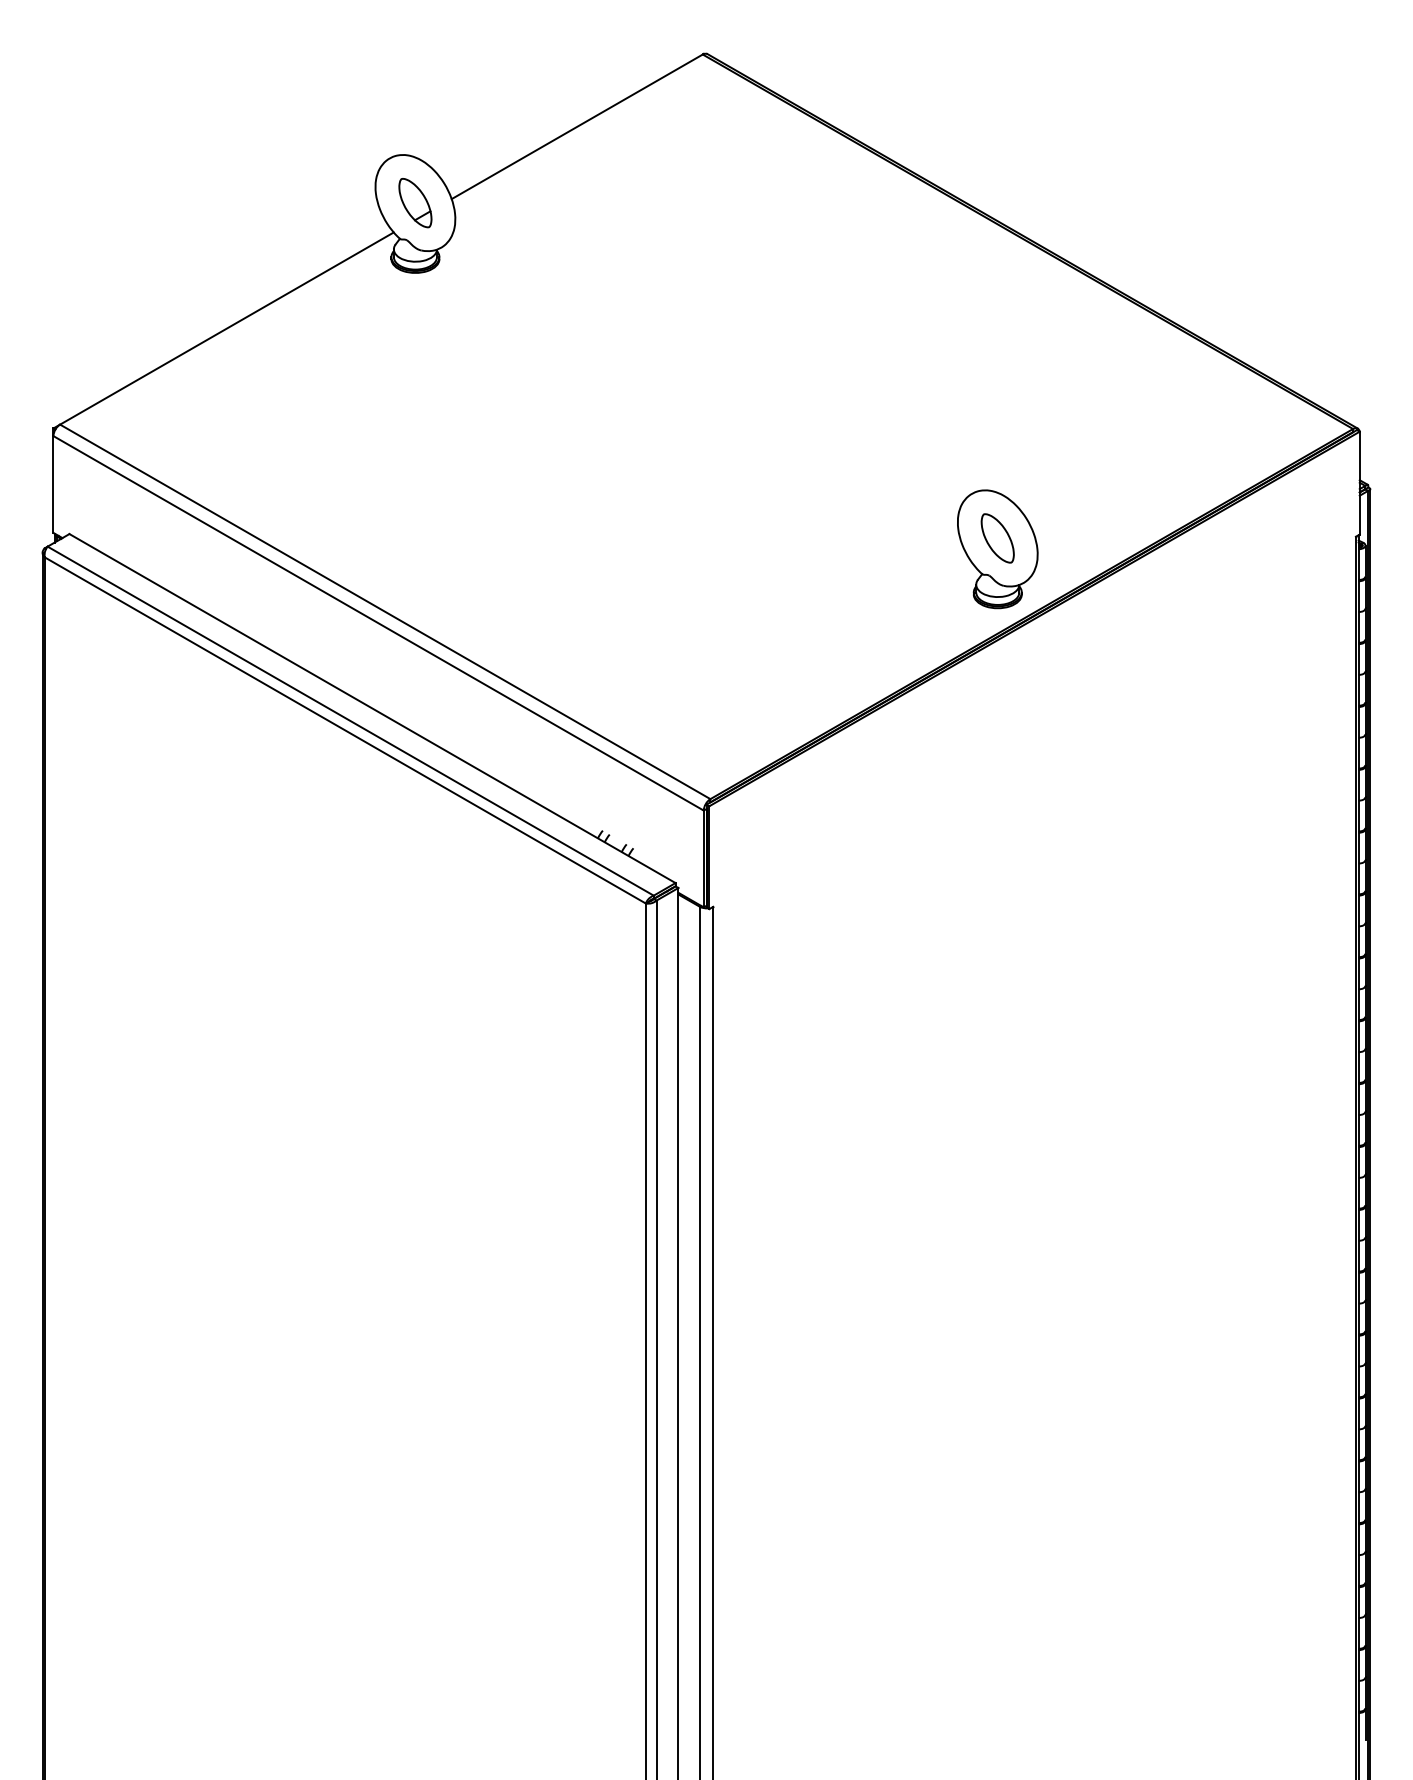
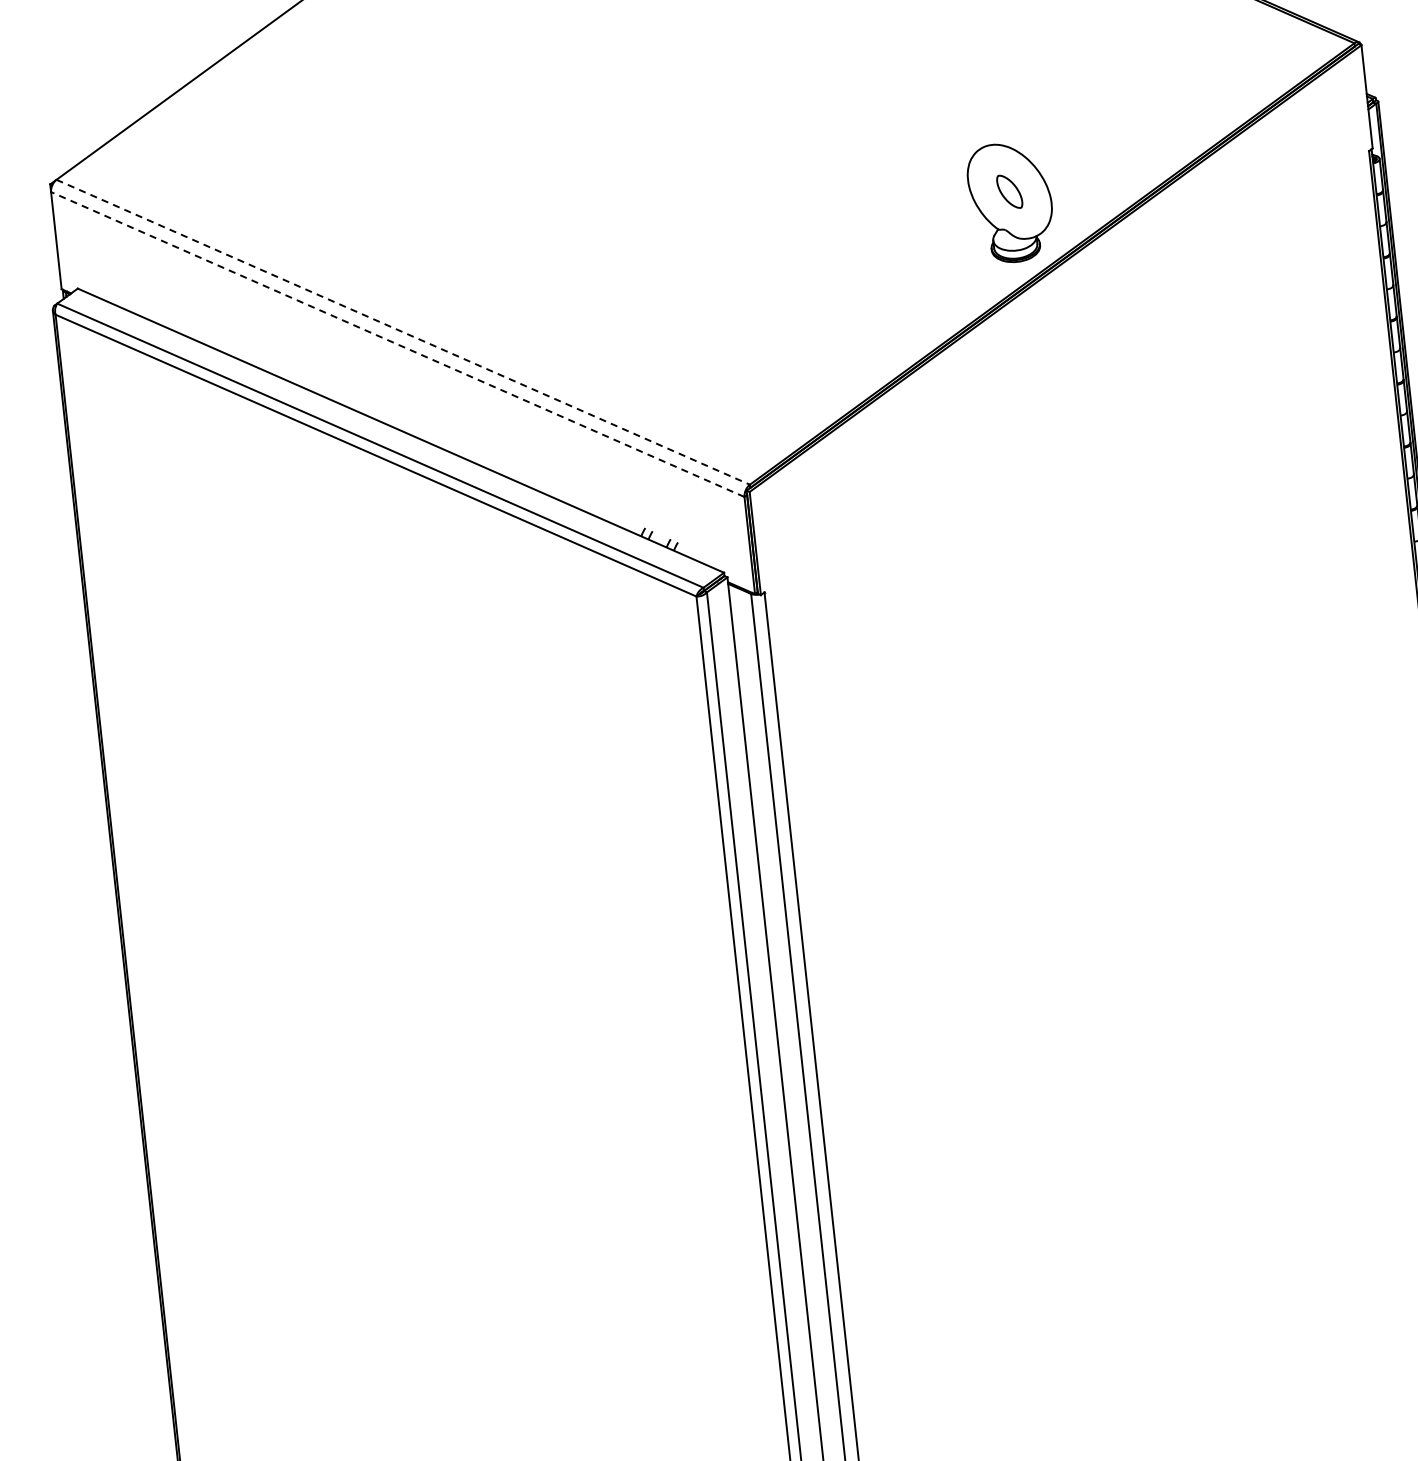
part: (997, 538) -> (1009, 191), size x0.7
line: (385, 612) -> (403, 332), solid -> dashed
line: (378, 623) -> (397, 344), solid -> dashed

